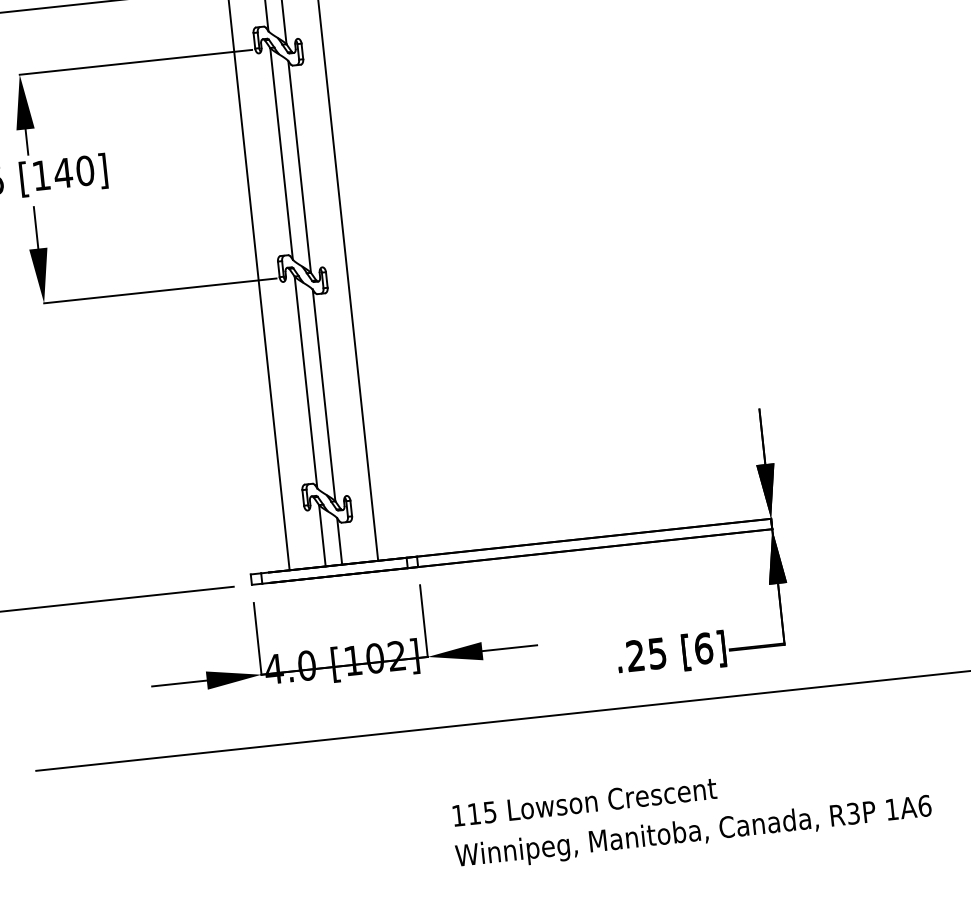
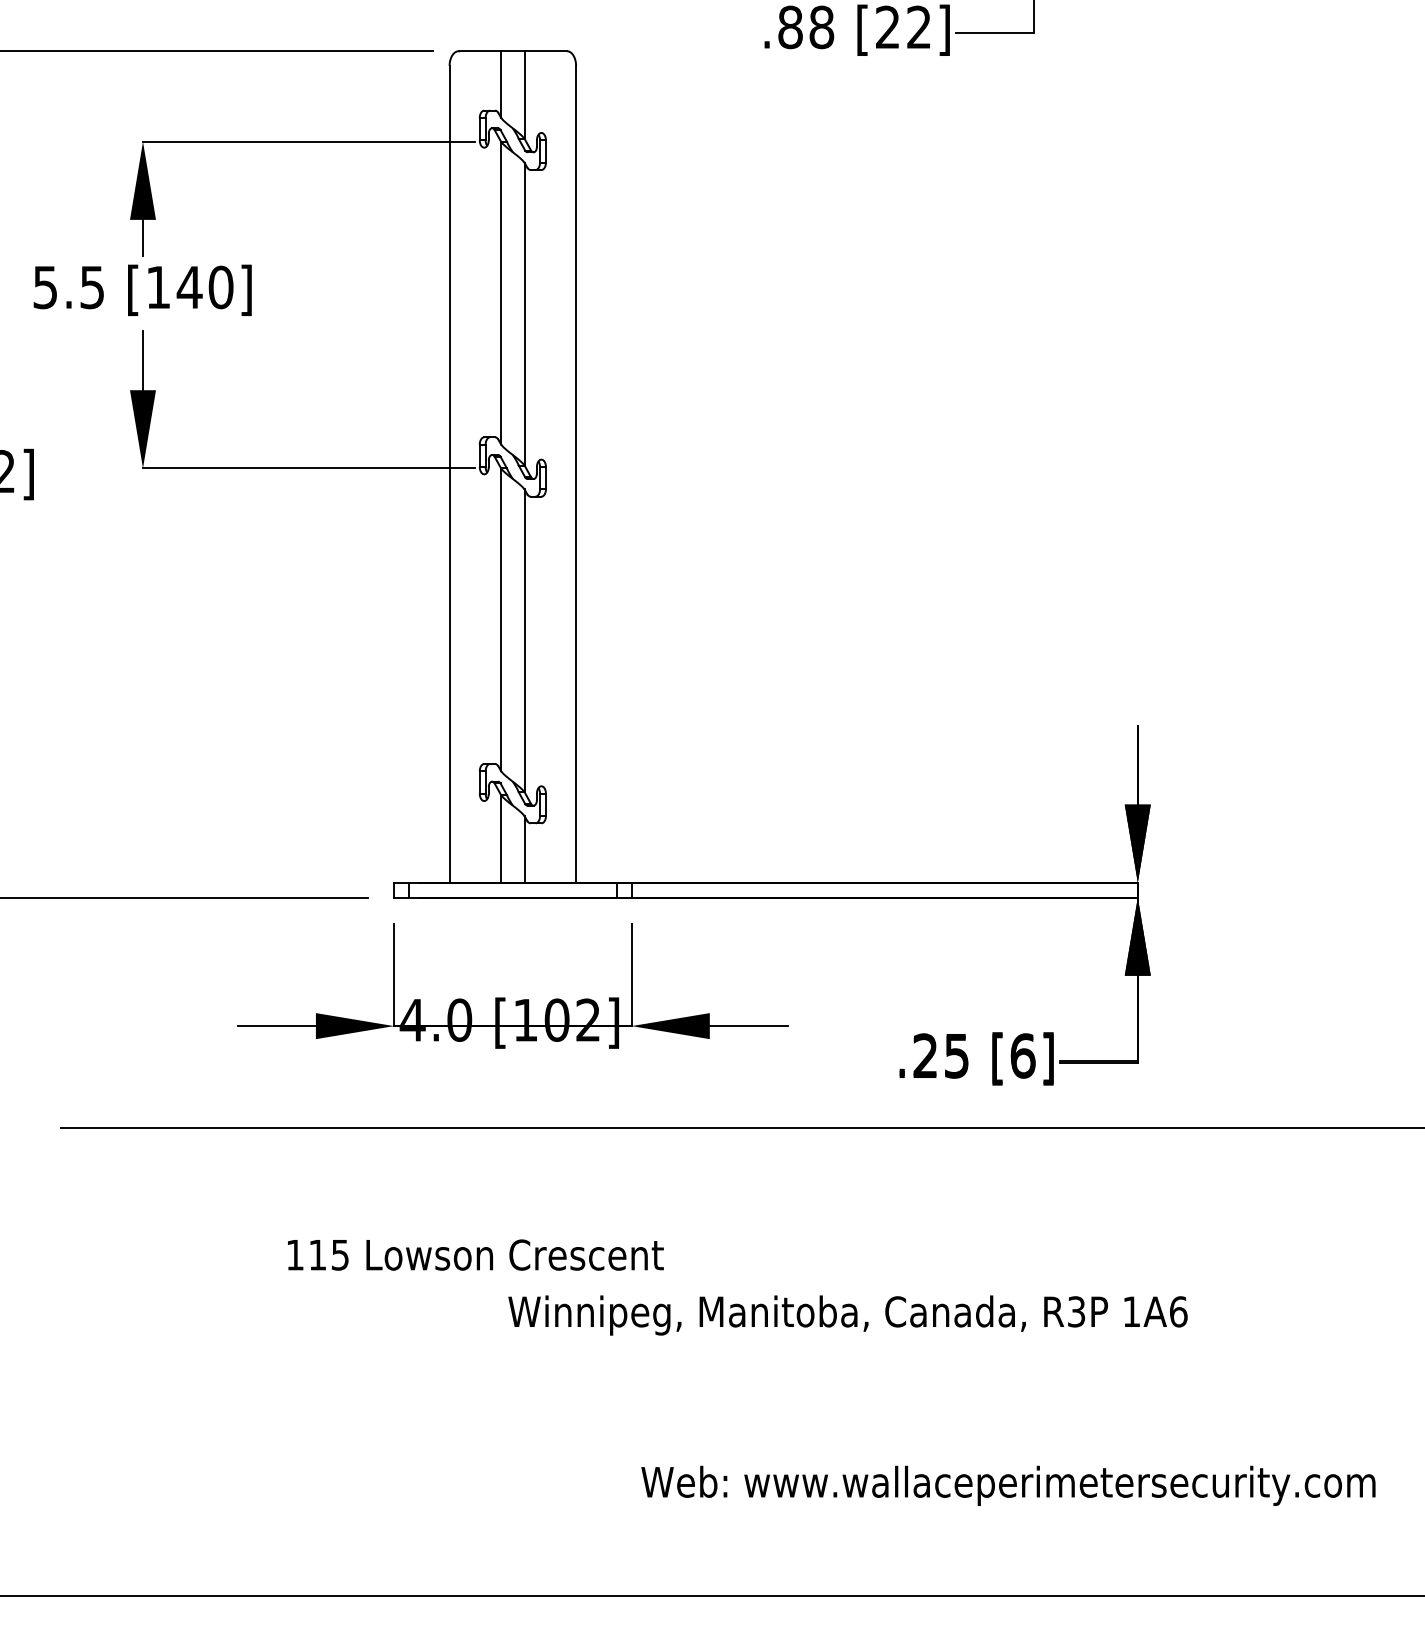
text: (584, 801) -> (475, 1254), moved
text: (693, 833) -> (847, 1315), moved

